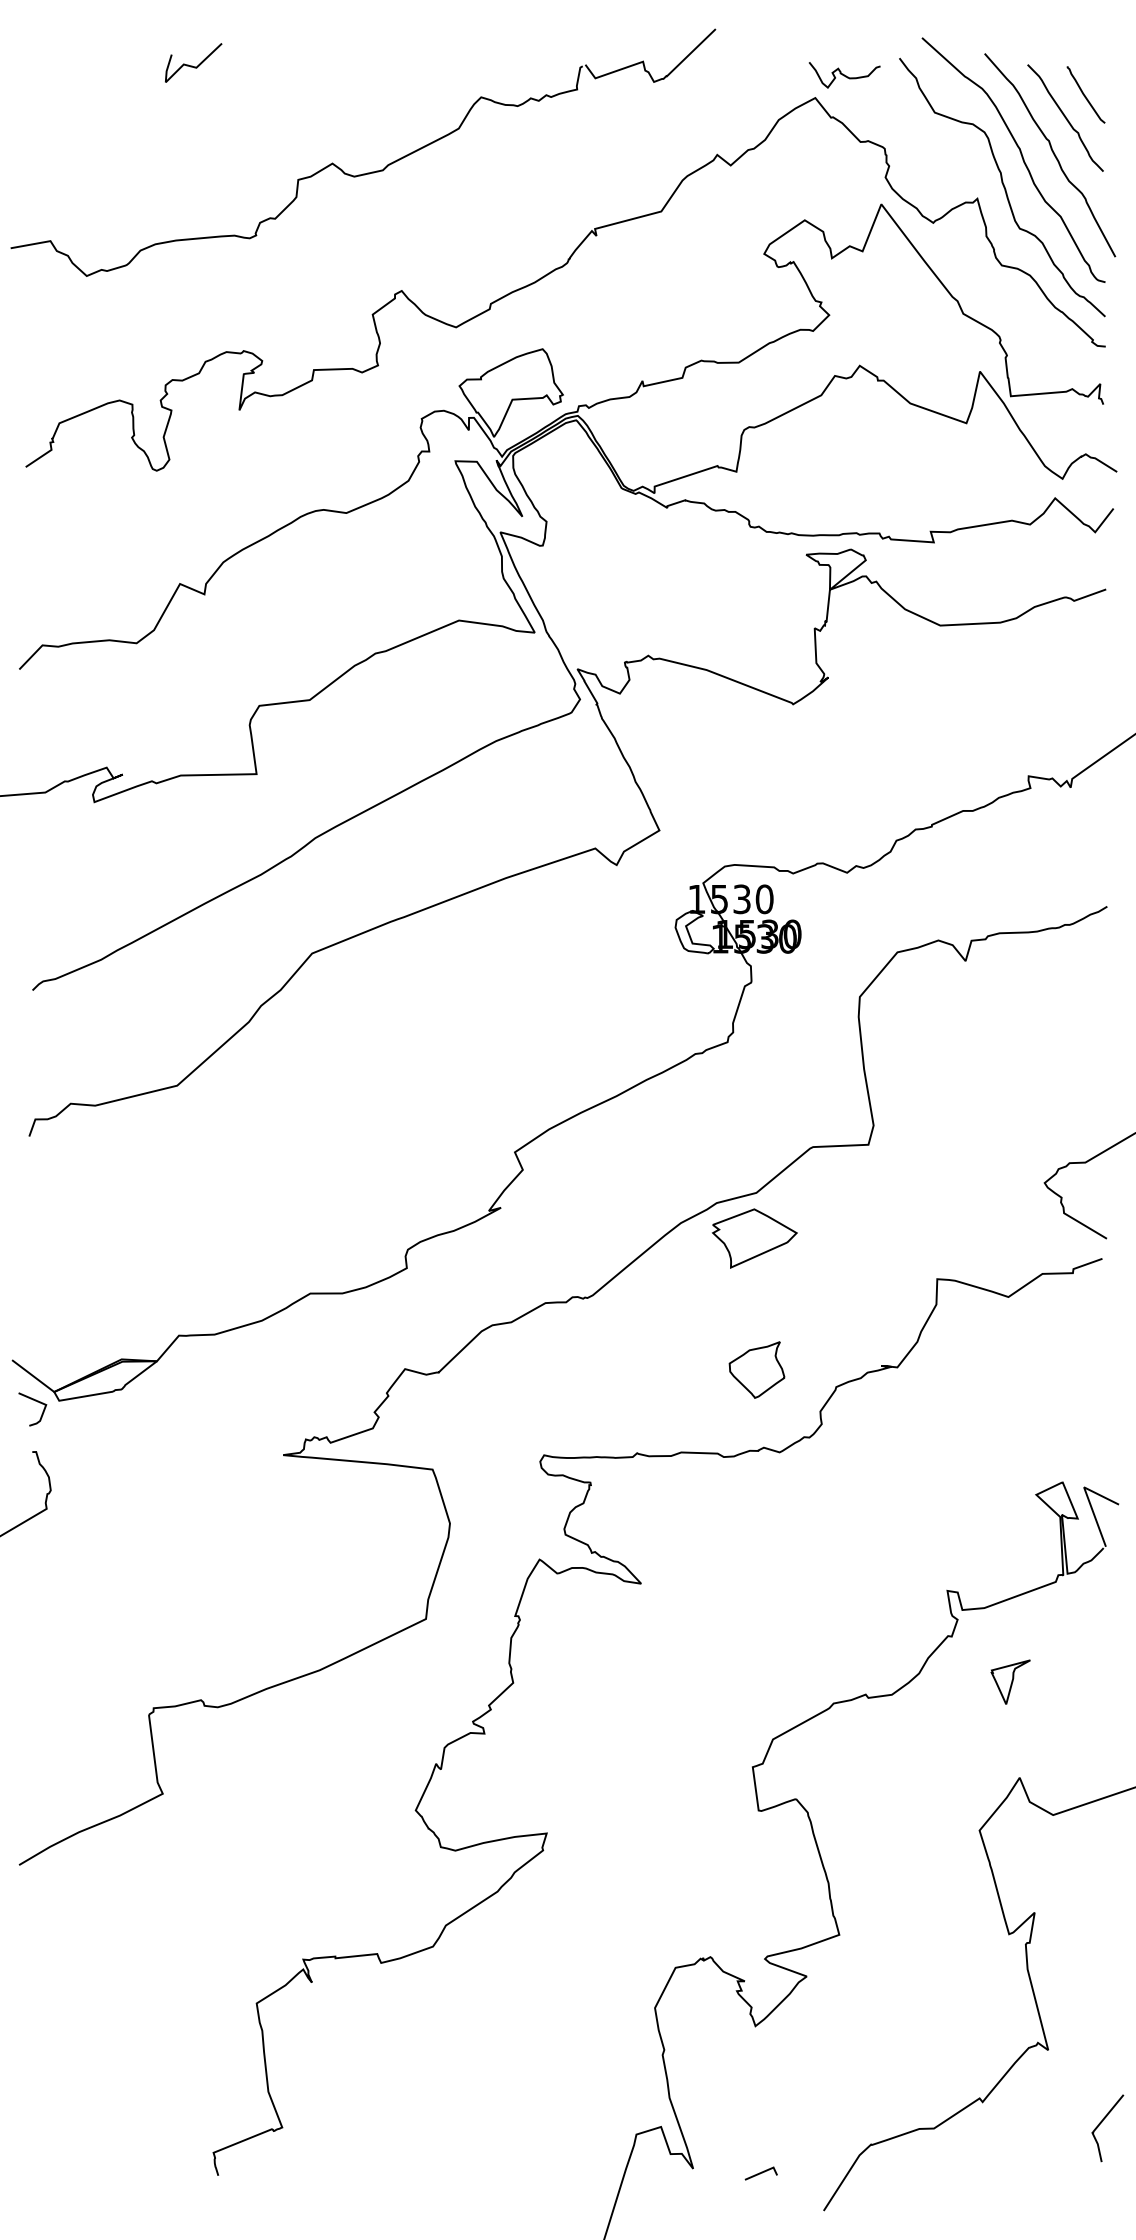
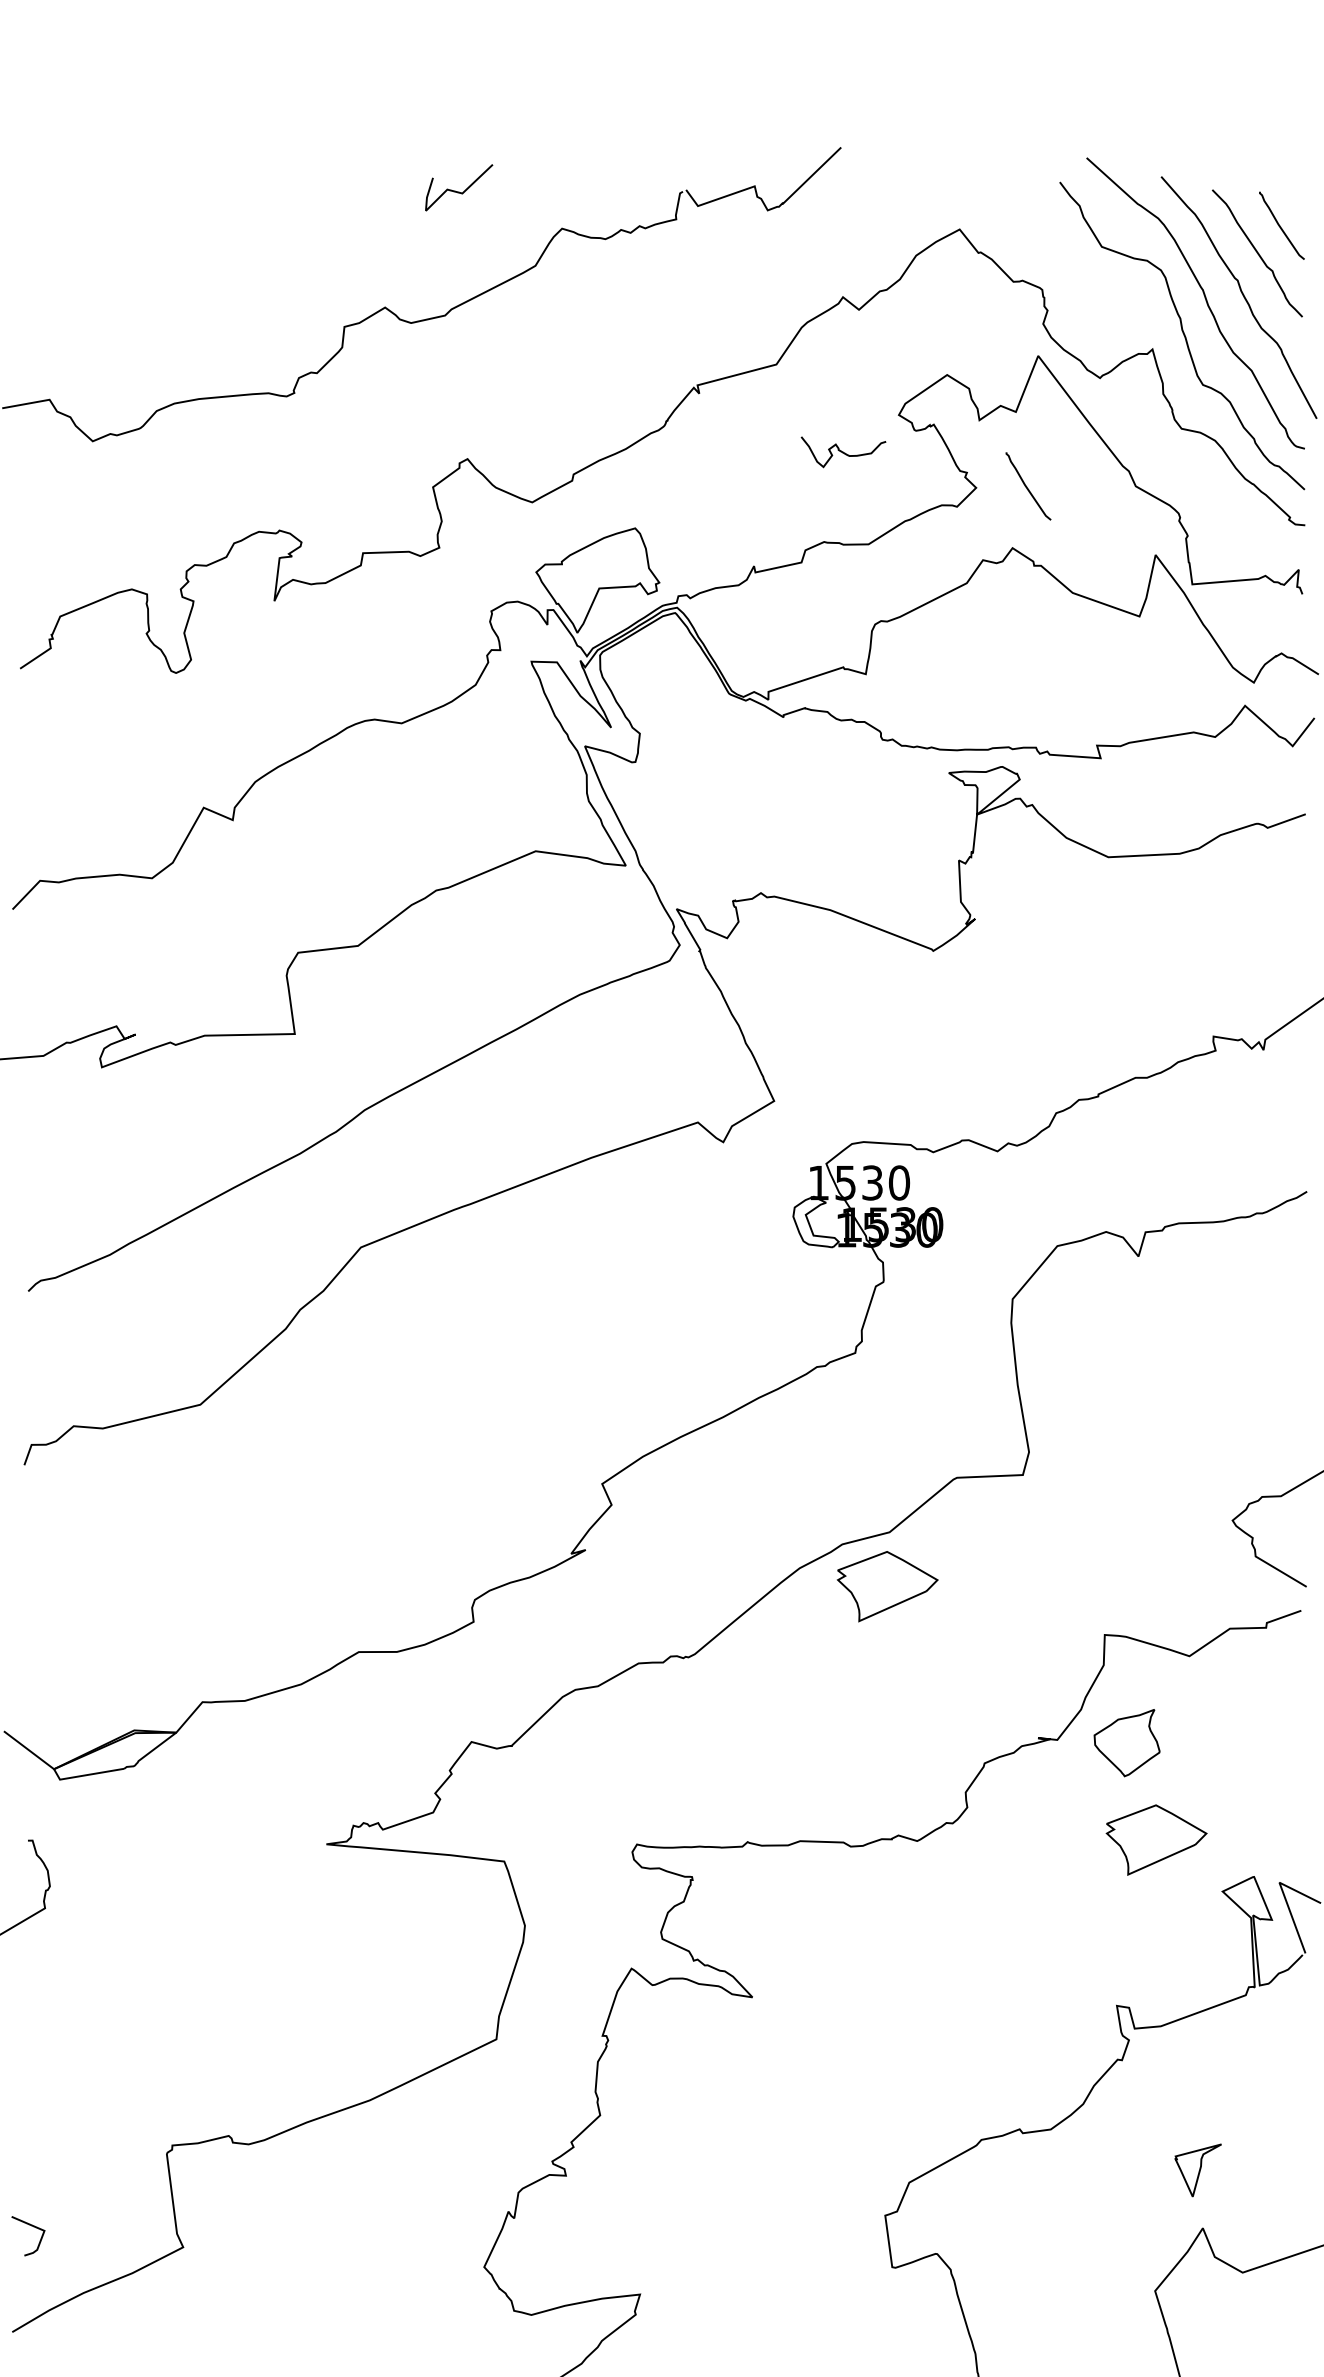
curve: (192, 65) -> (457, 190), moved
curve: (844, 75) -> (843, 452), moved
curve: (871, 313) -> (1026, 485), added
part: (756, 1369) -> (1126, 1742), moved
line: (35, 1401) -> (31, 2226), moved
part: (980, 1451) -> (1156, 1840), added
part: (1010, 1681) -> (1197, 2169), moved

